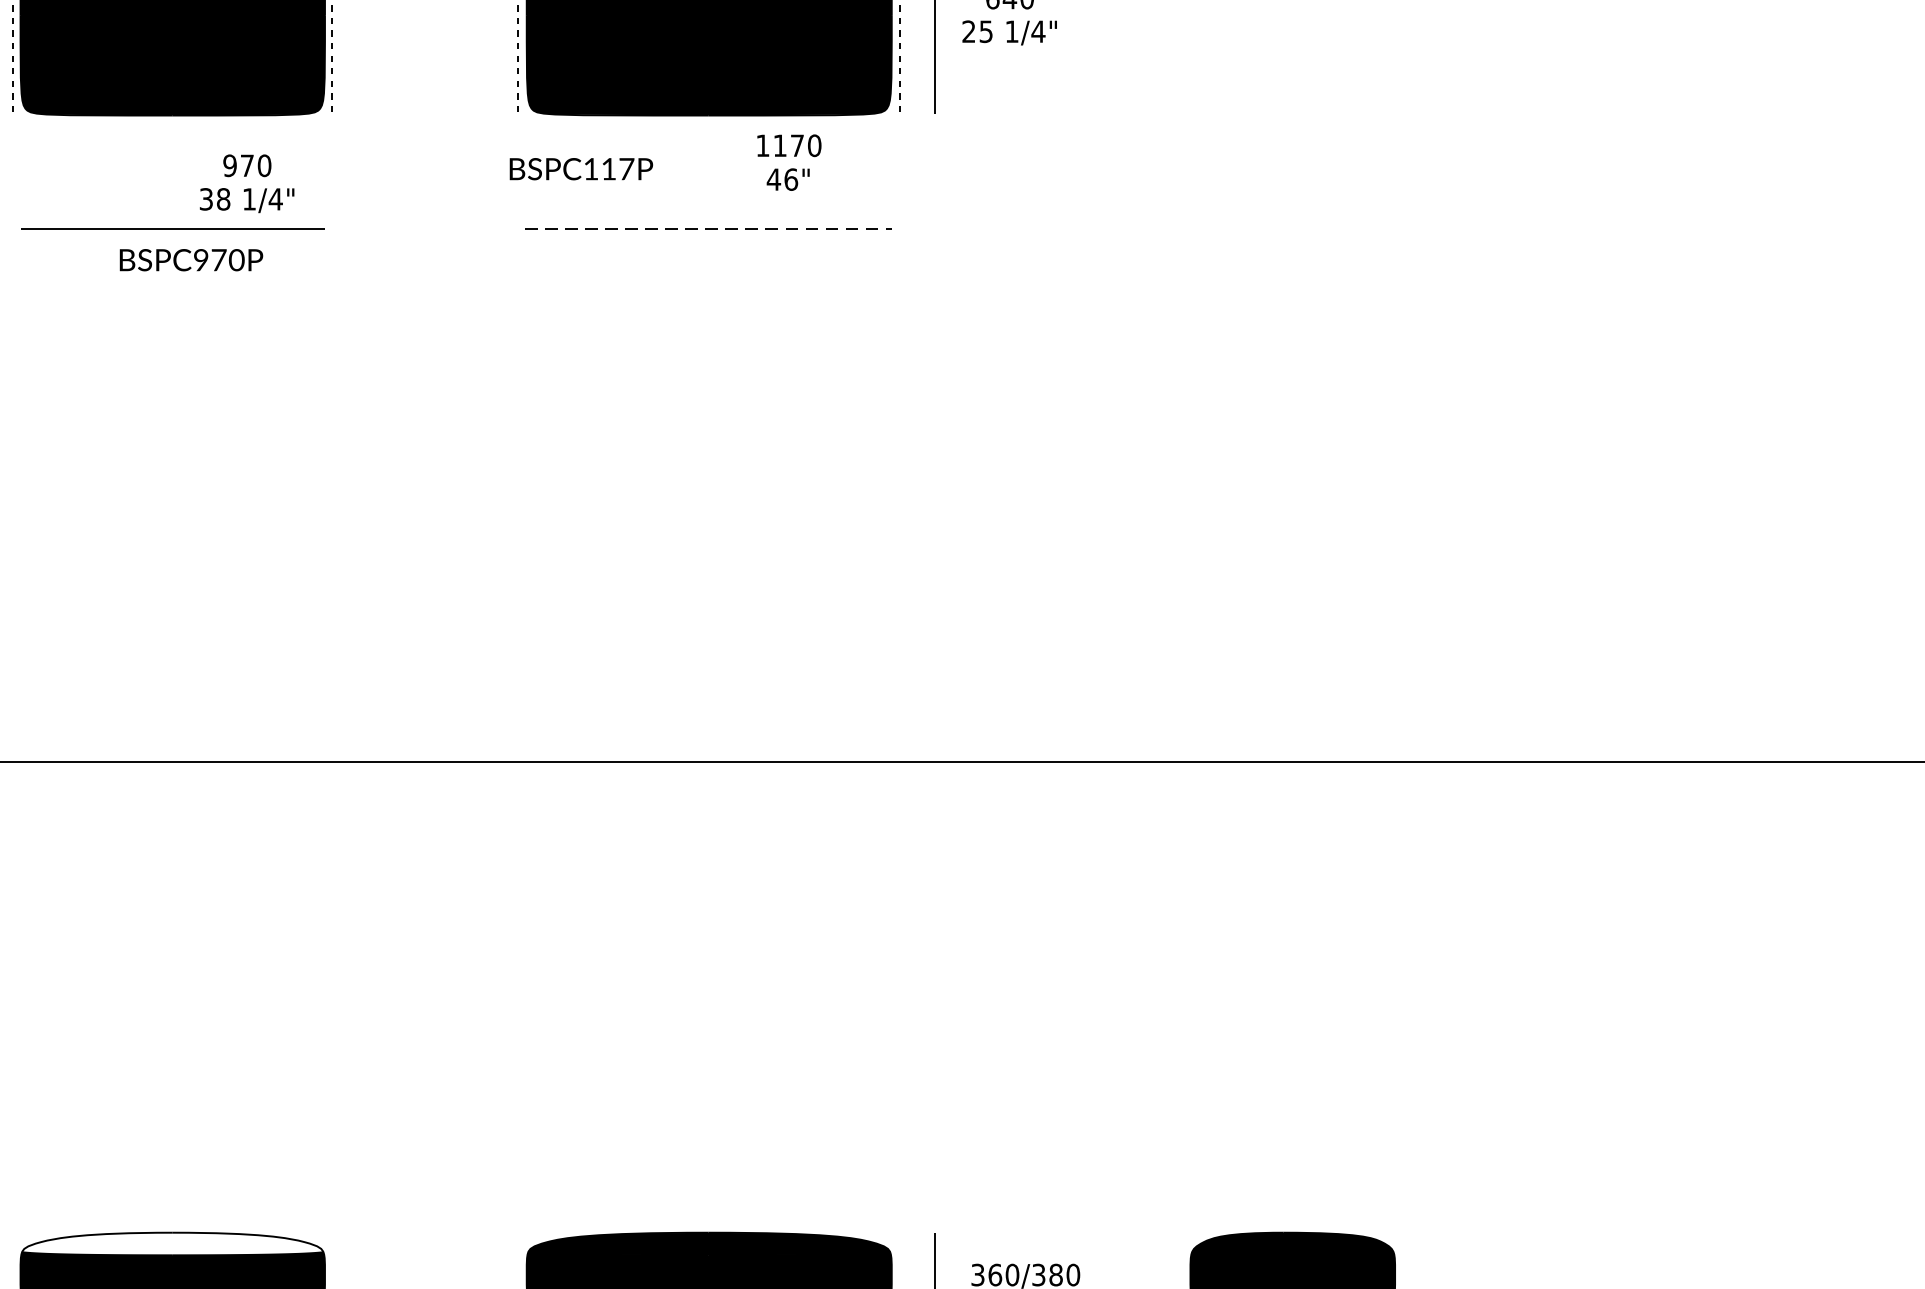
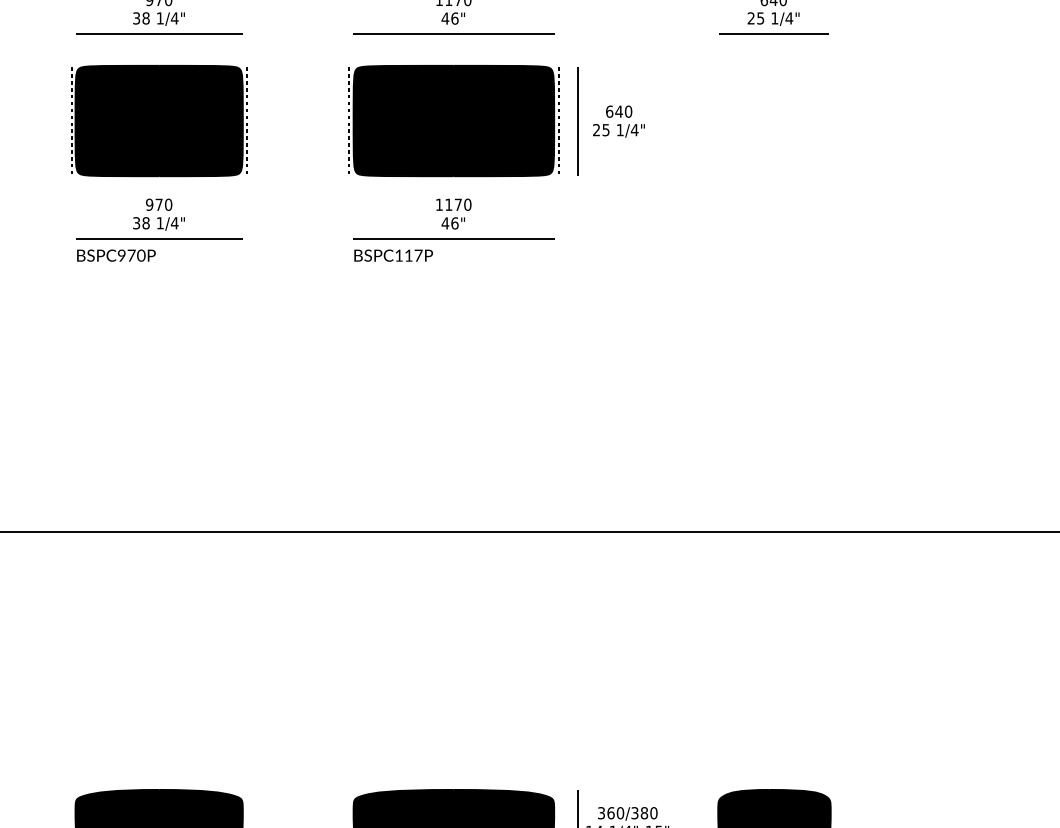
text: (788, 161) -> (453, 213), moved
text: (581, 168) -> (393, 255), moved
text: (246, 183) -> (158, 214), moved
line: (708, 228) -> (453, 238), dashed -> solid
text: (191, 259) -> (116, 255), moved
fill: (171, 1244) -> (158, 796), added

